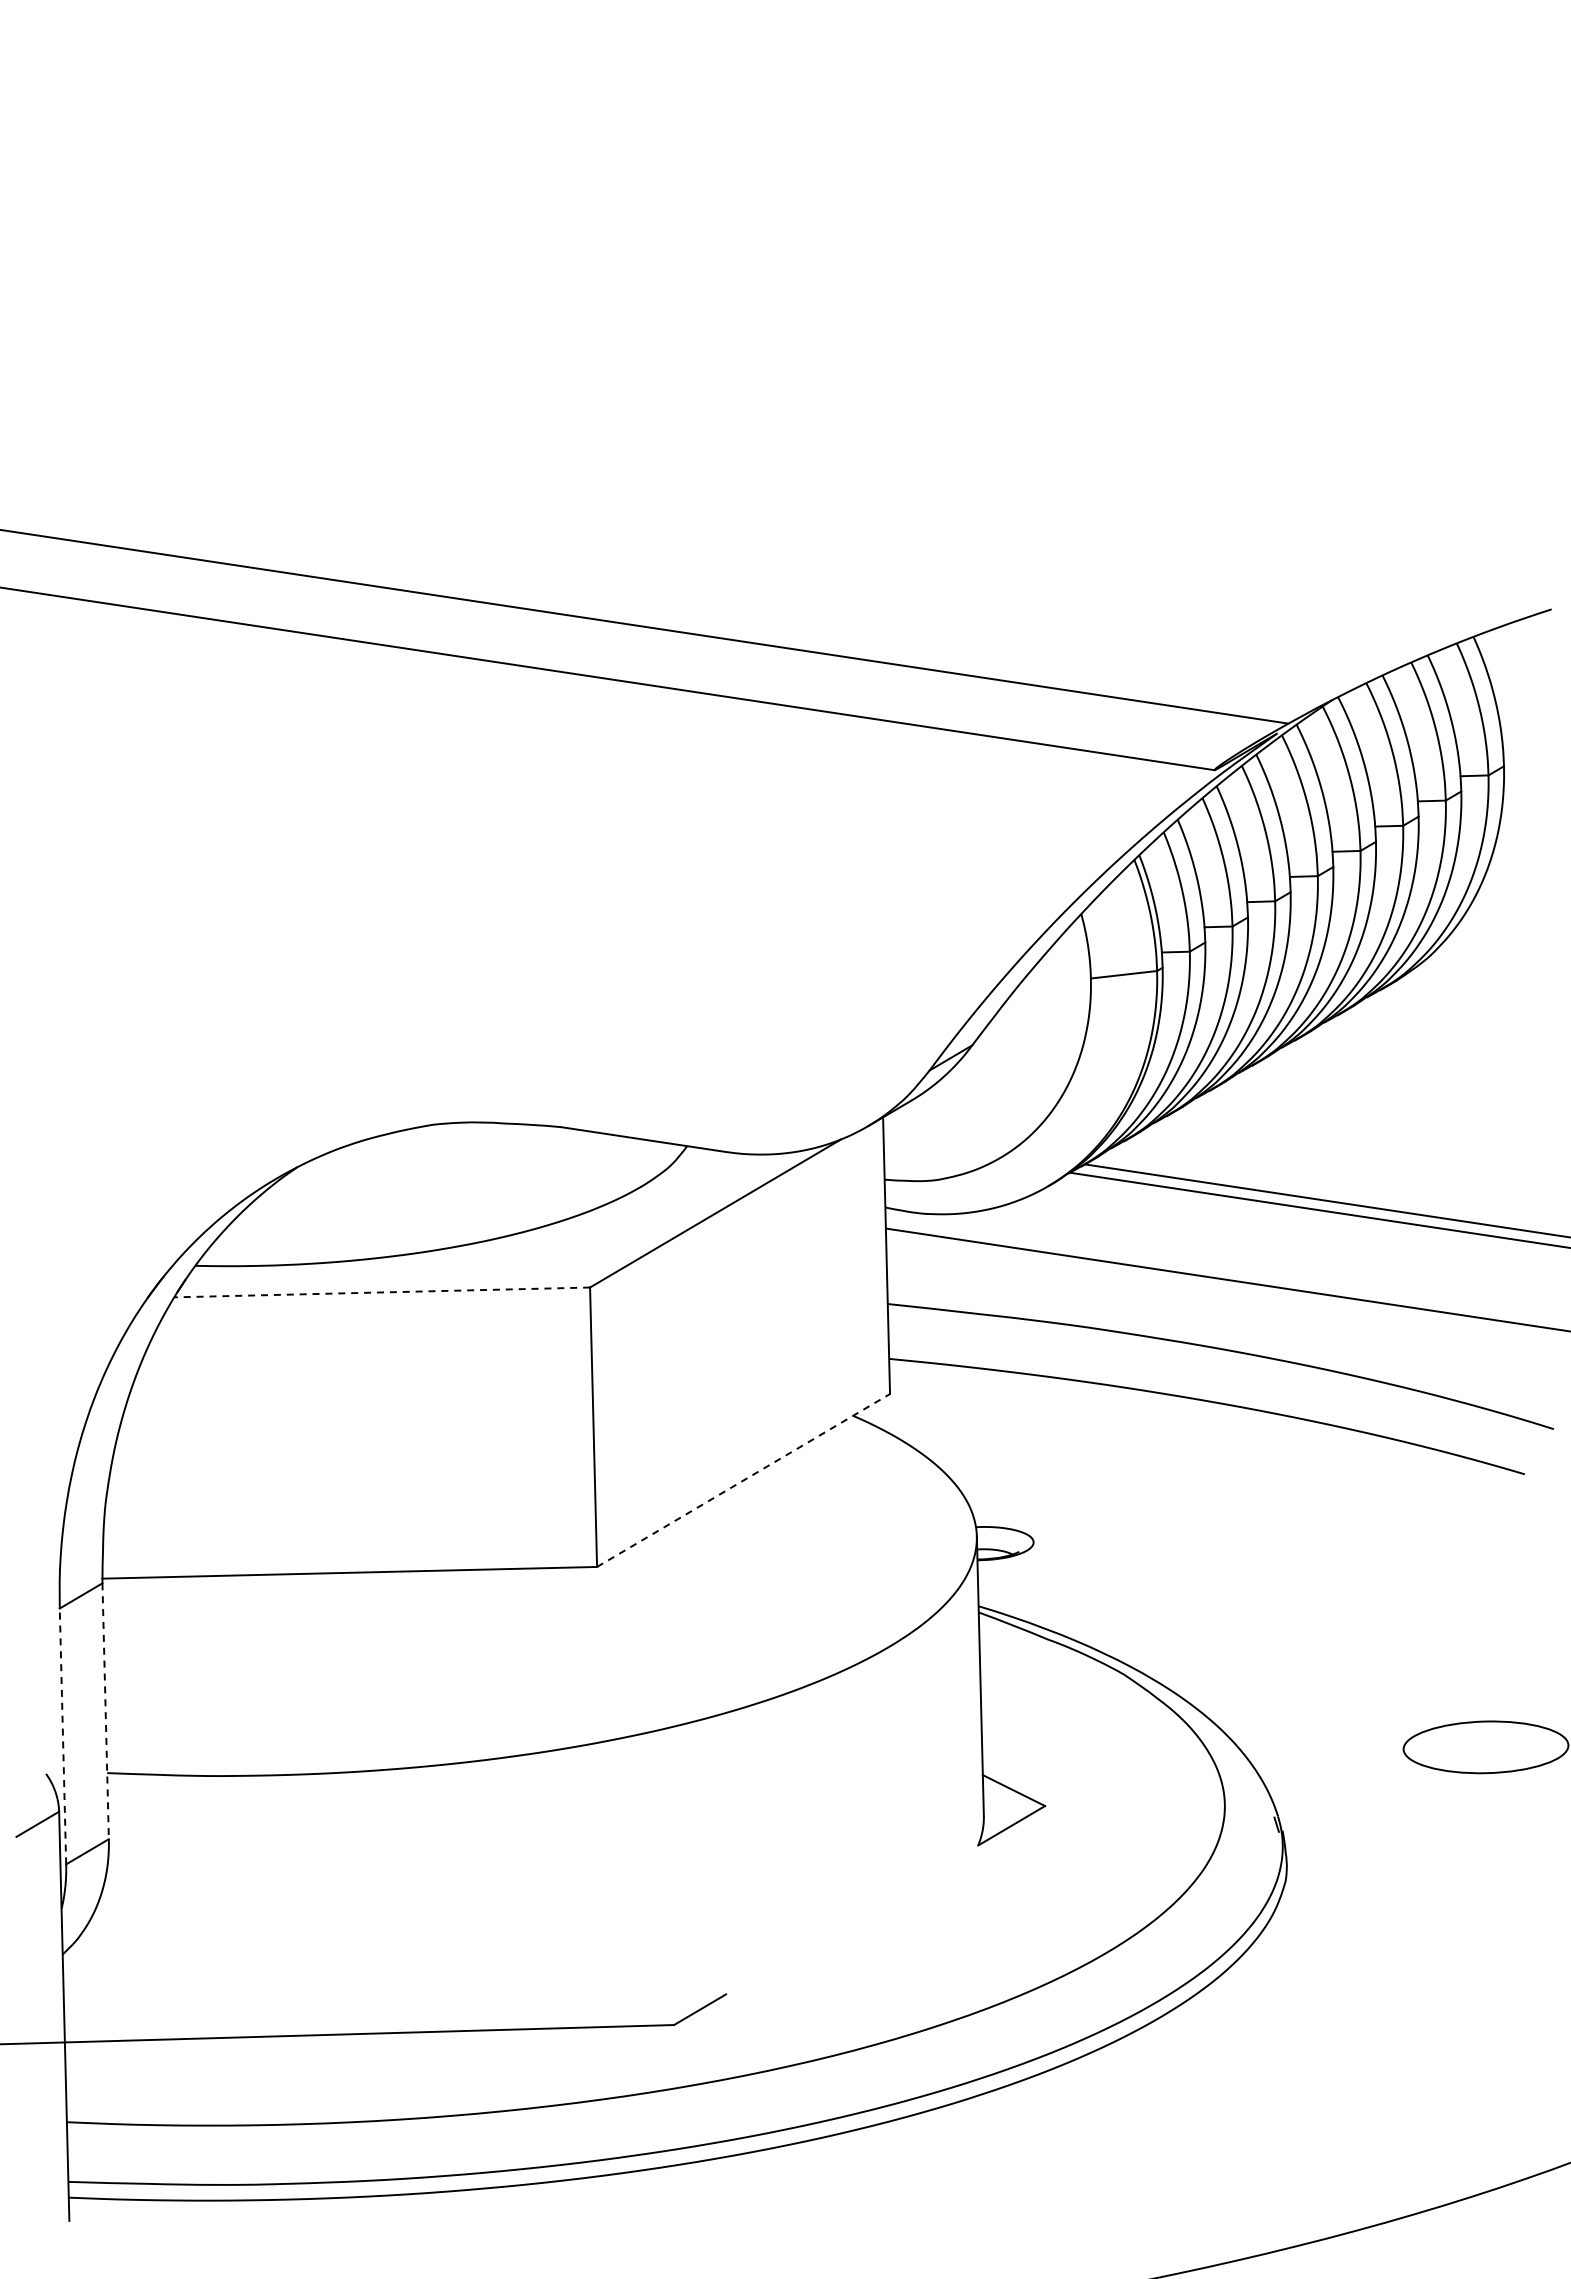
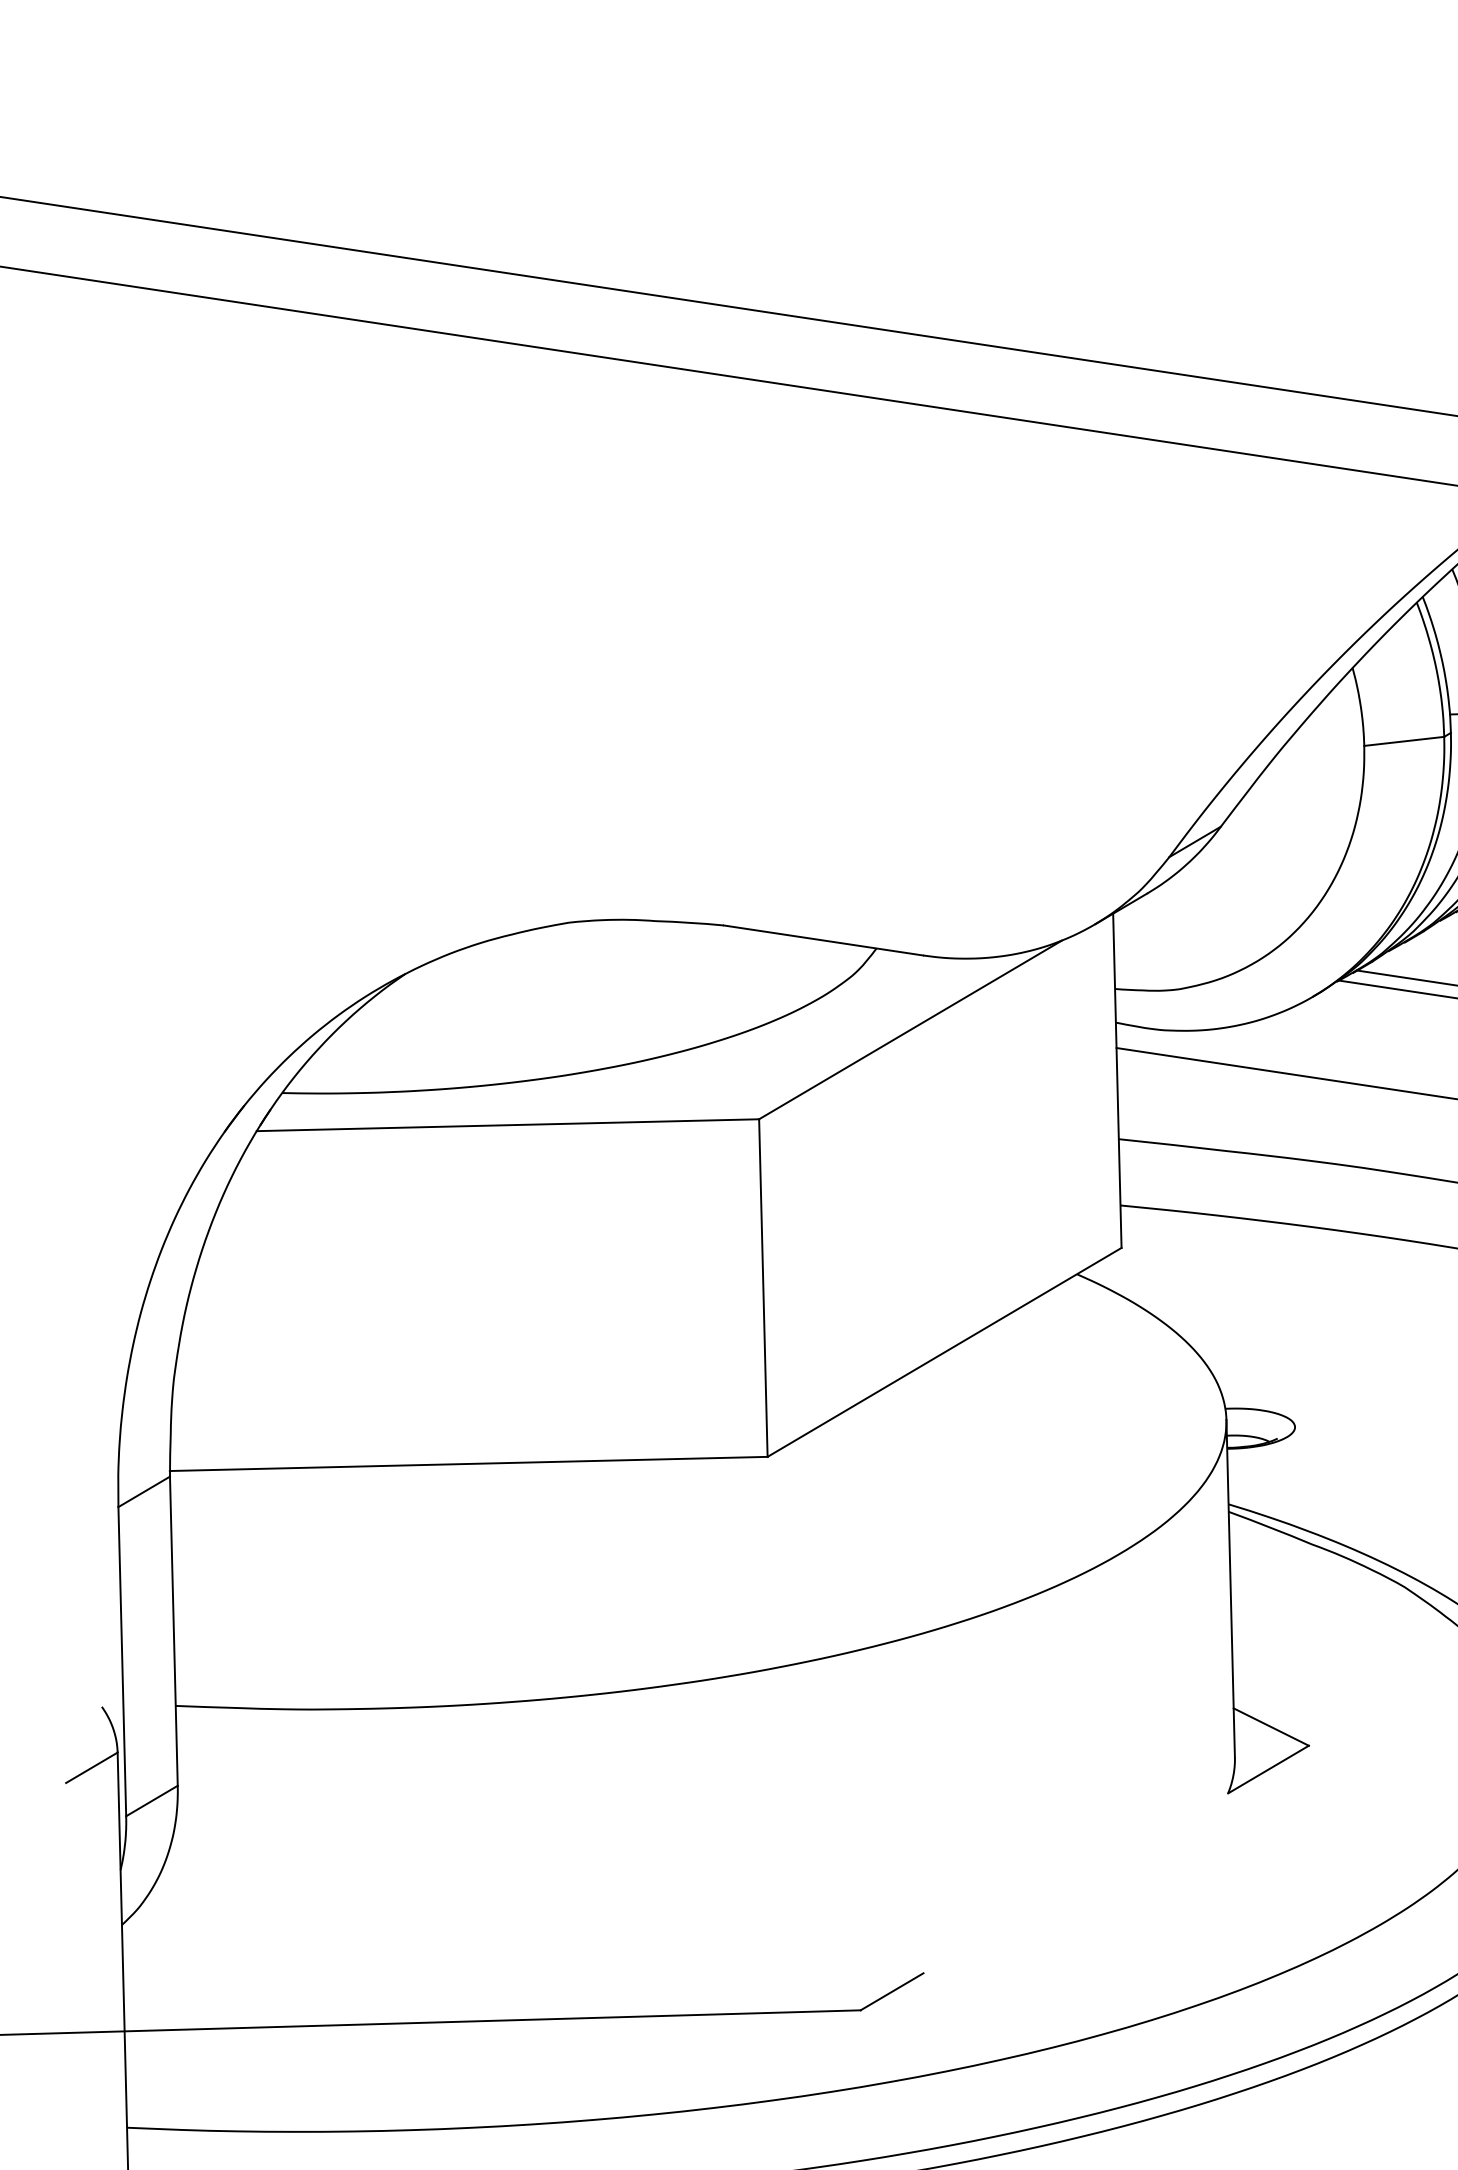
line: (382, 1292) -> (508, 1125), dashed -> solid
line: (743, 1480) -> (944, 1352), dashed -> solid
line: (105, 1711) -> (173, 1631), dashed -> solid
line: (62, 1736) -> (121, 1661), dashed -> solid

